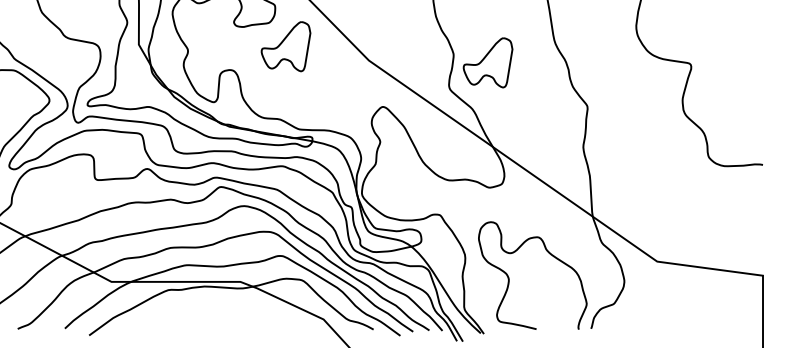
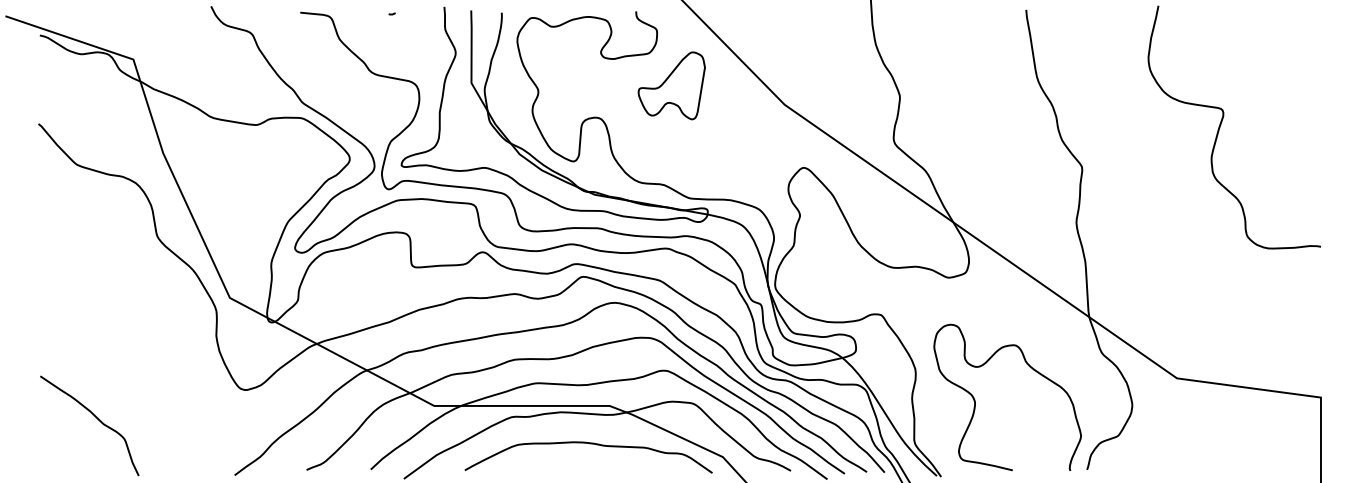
part: (487, 62) -> (946, 107), removed
curve: (225, 310) -> (589, 444), added

